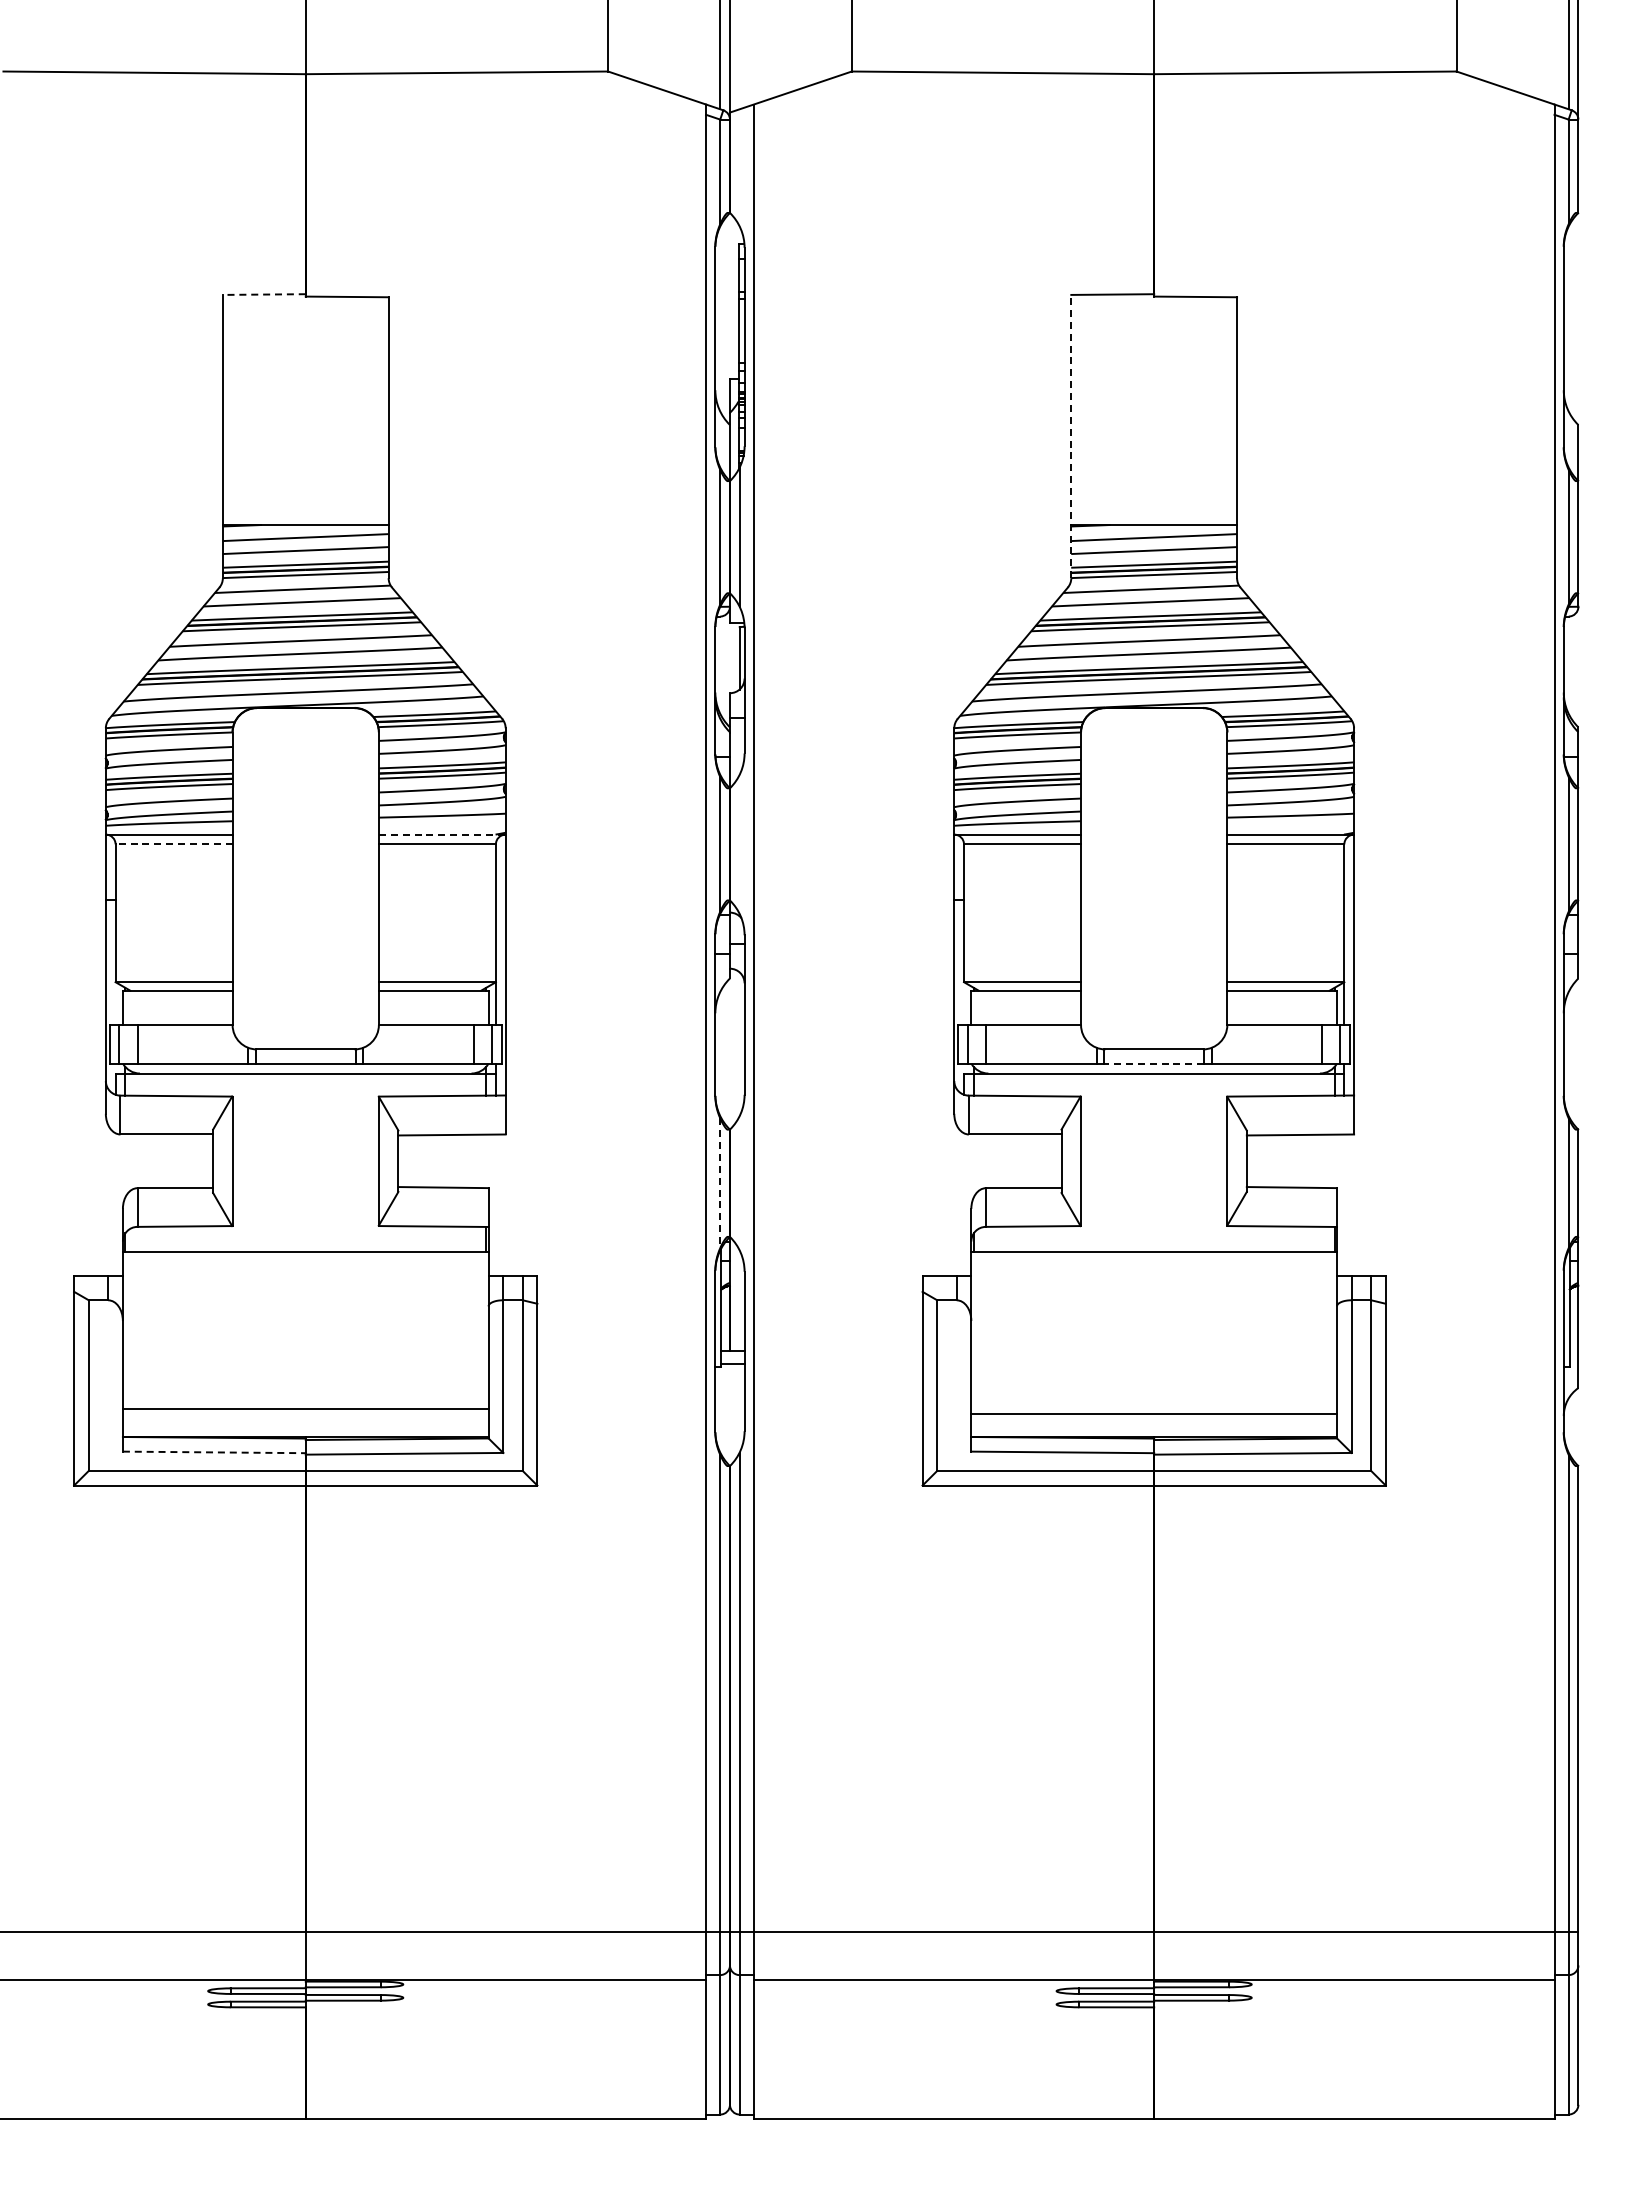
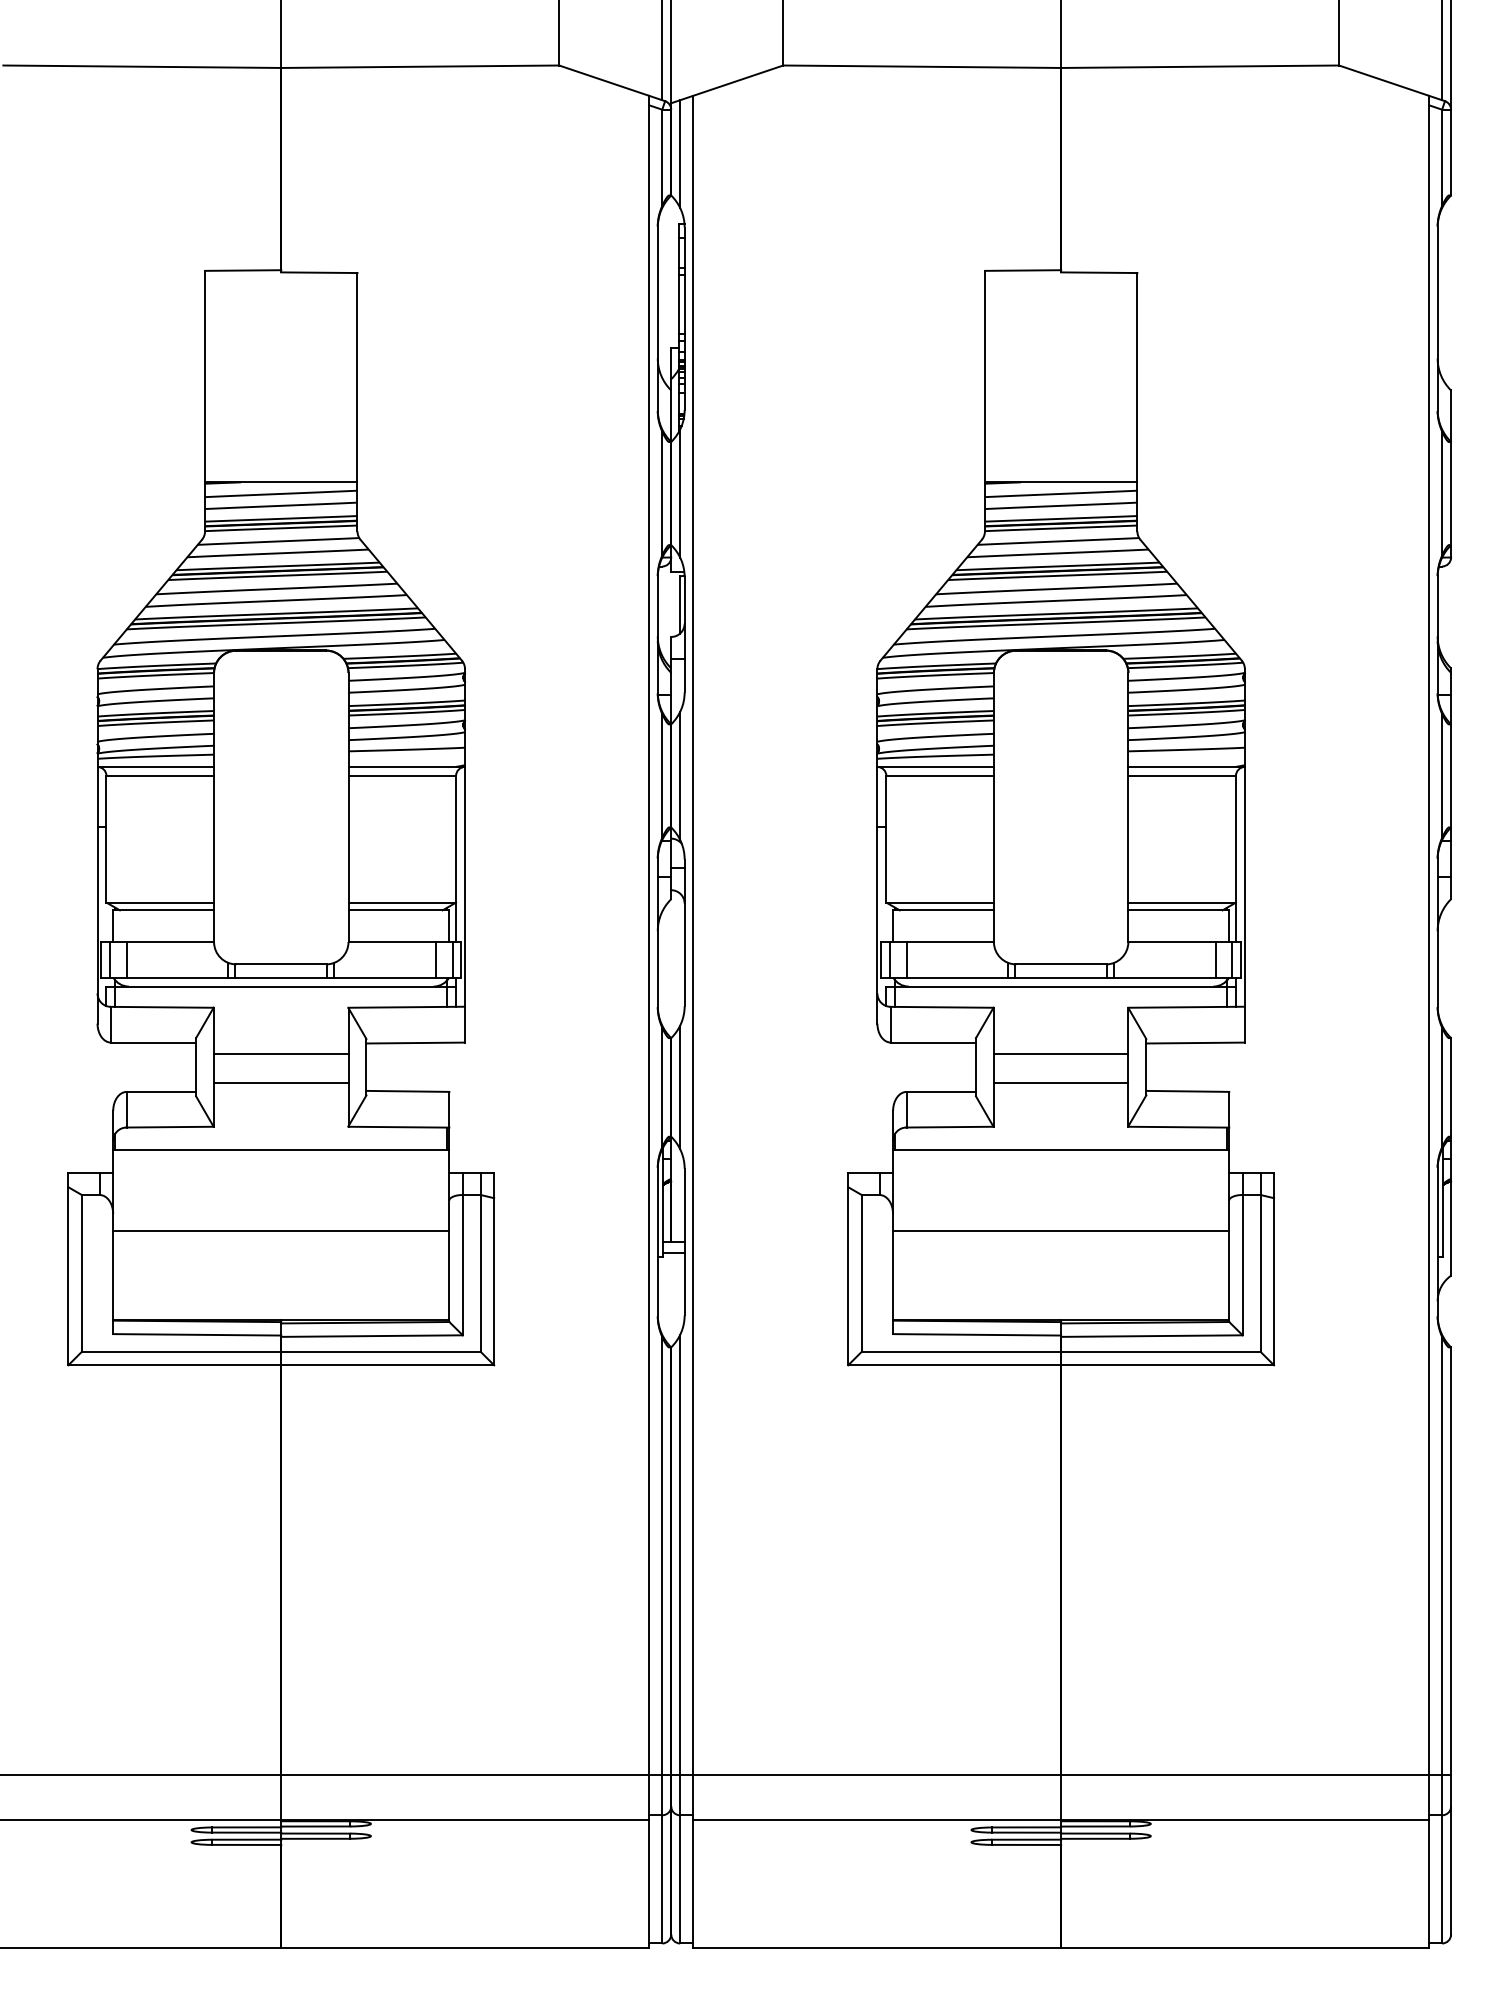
line: (739, 167) -> (679, 153), added
line: (263, 294) -> (242, 270), dashed -> solid
line: (1071, 436) -> (985, 401), dashed -> solid
line: (442, 834) -> (406, 766), dashed -> solid
line: (174, 844) -> (160, 776), dashed -> solid
line: (739, 844) -> (679, 776), added
line: (1154, 1063) -> (1061, 977), dashed -> solid
line: (305, 1146) -> (281, 1053), added
line: (1154, 1146) -> (1061, 1053), added
line: (305, 1178) -> (281, 1083), added
line: (1154, 1178) -> (1061, 1083), added
line: (720, 1183) -> (662, 1087), dashed -> solid
line: (739, 1183) -> (679, 1087), added
line: (305, 1409) -> (281, 1231), moved
line: (1154, 1414) -> (1061, 1231), moved
line: (214, 1452) -> (197, 1334), dashed -> solid

